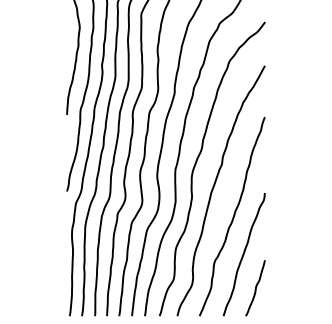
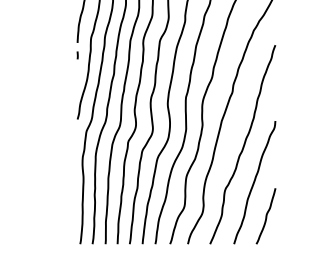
curve: (67, 127) -> (78, 55), added

